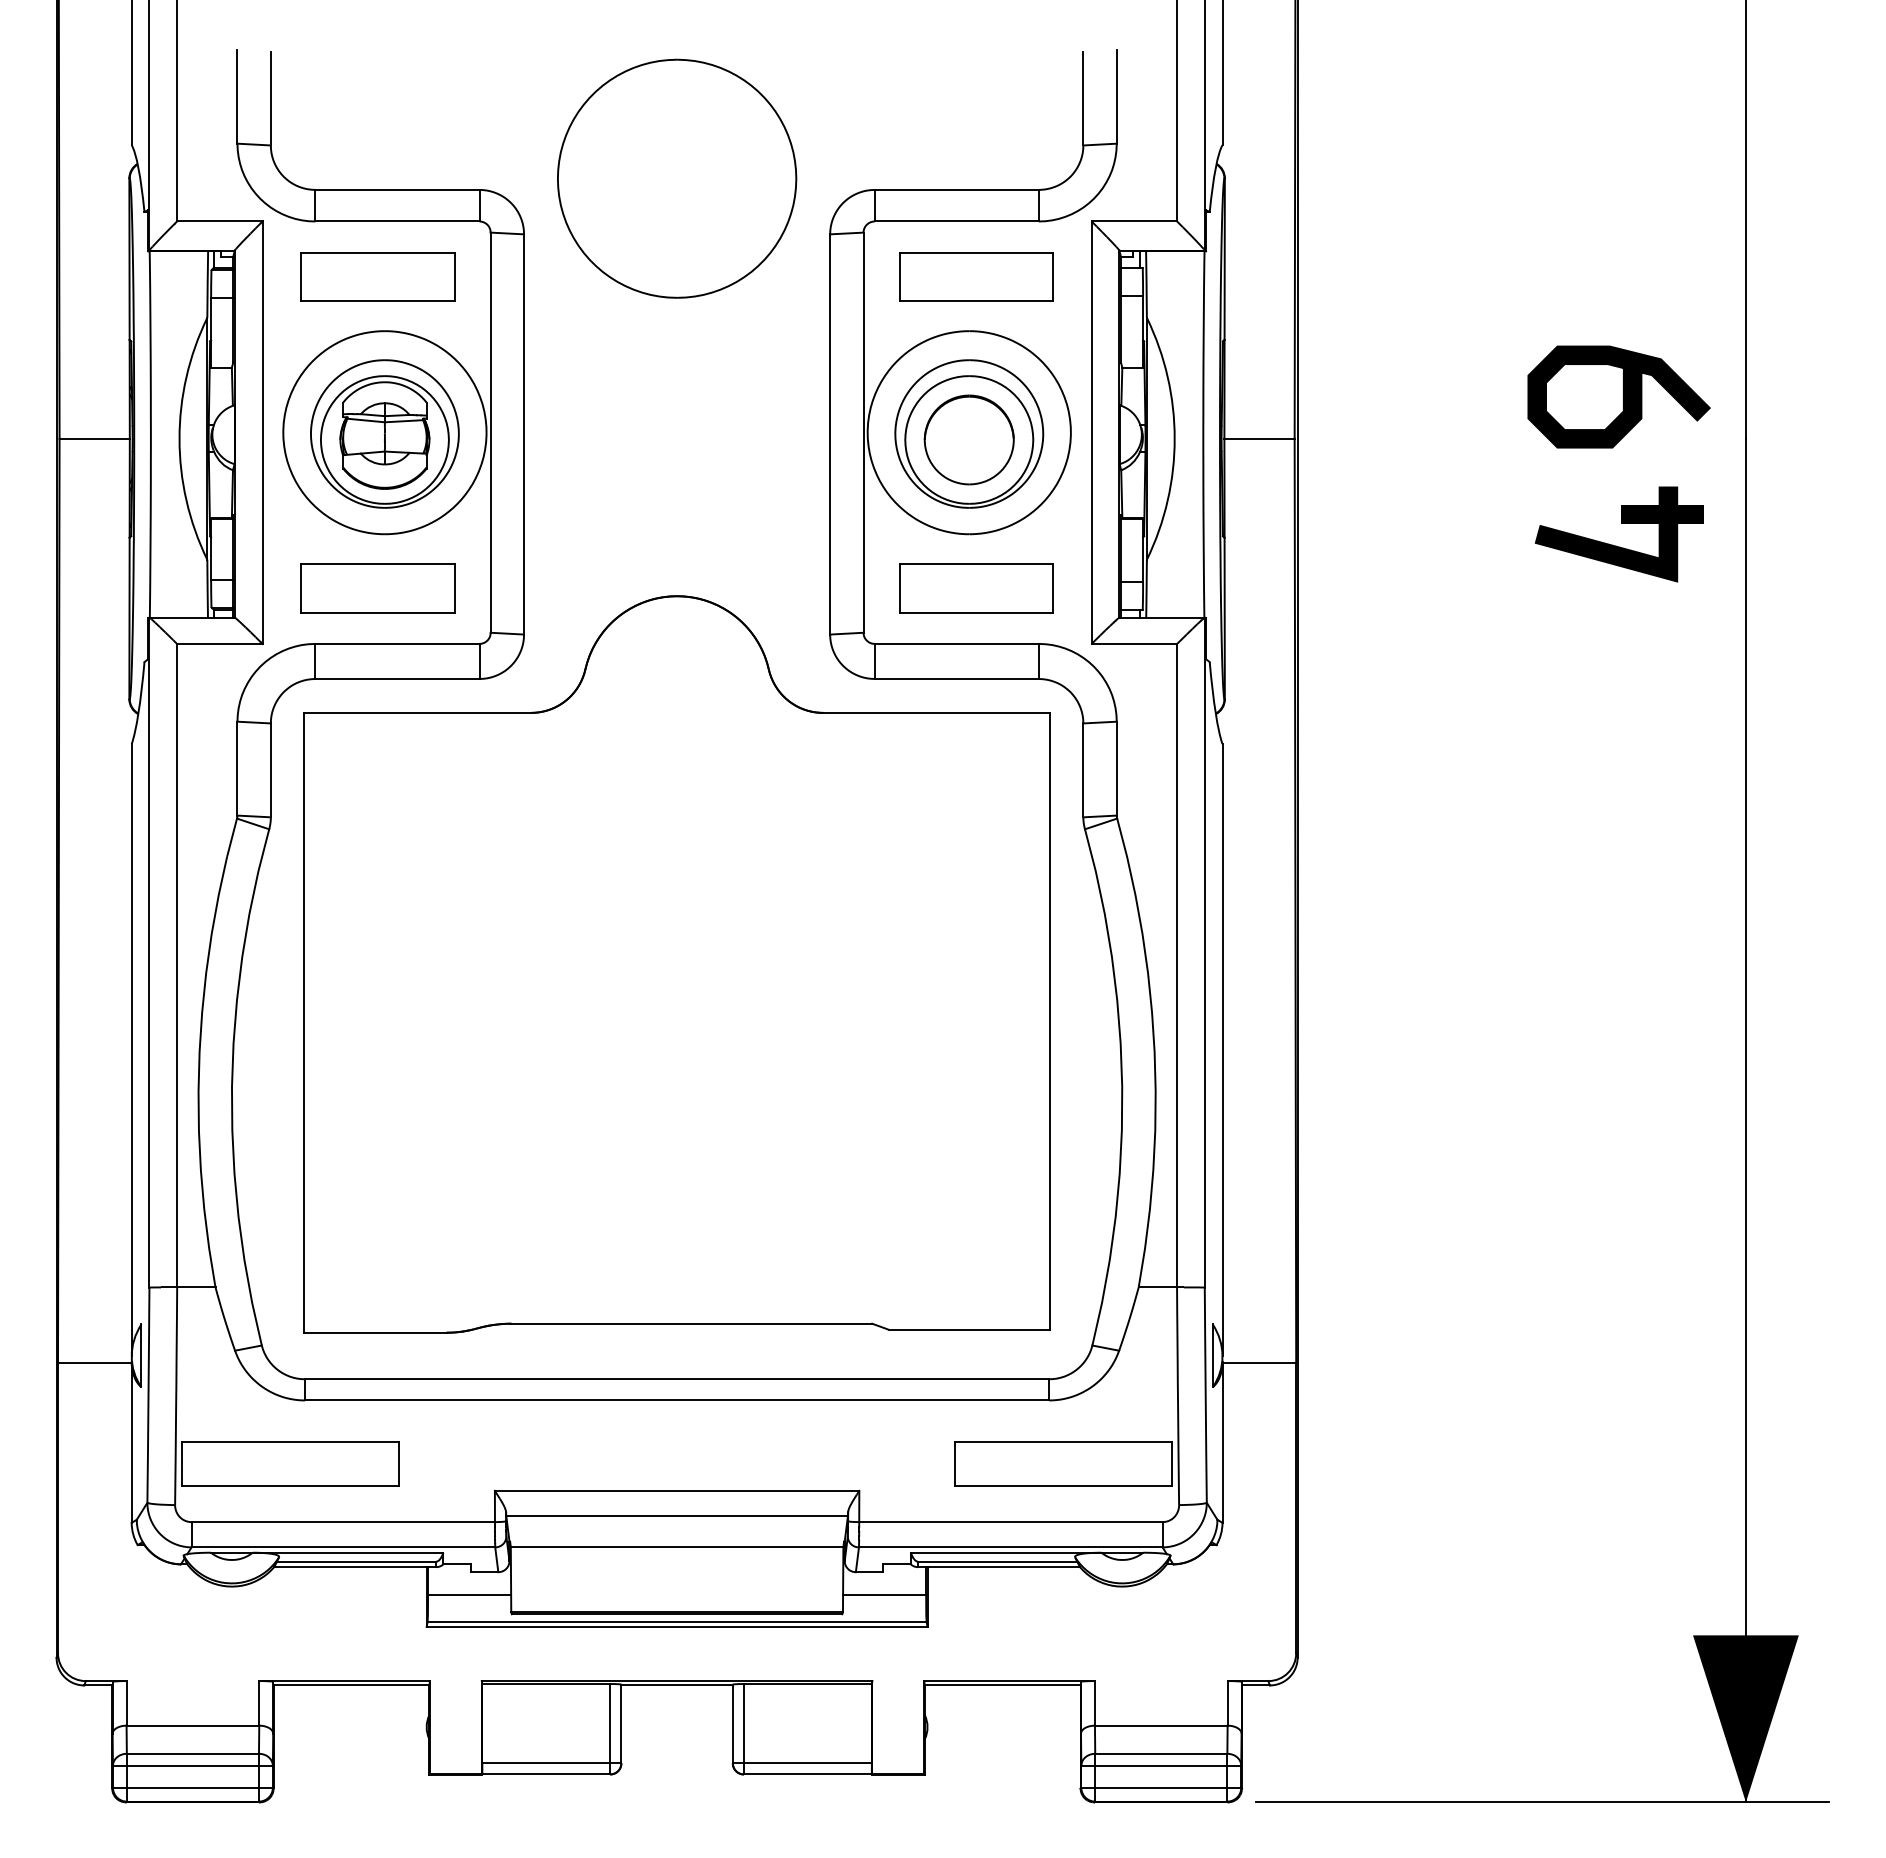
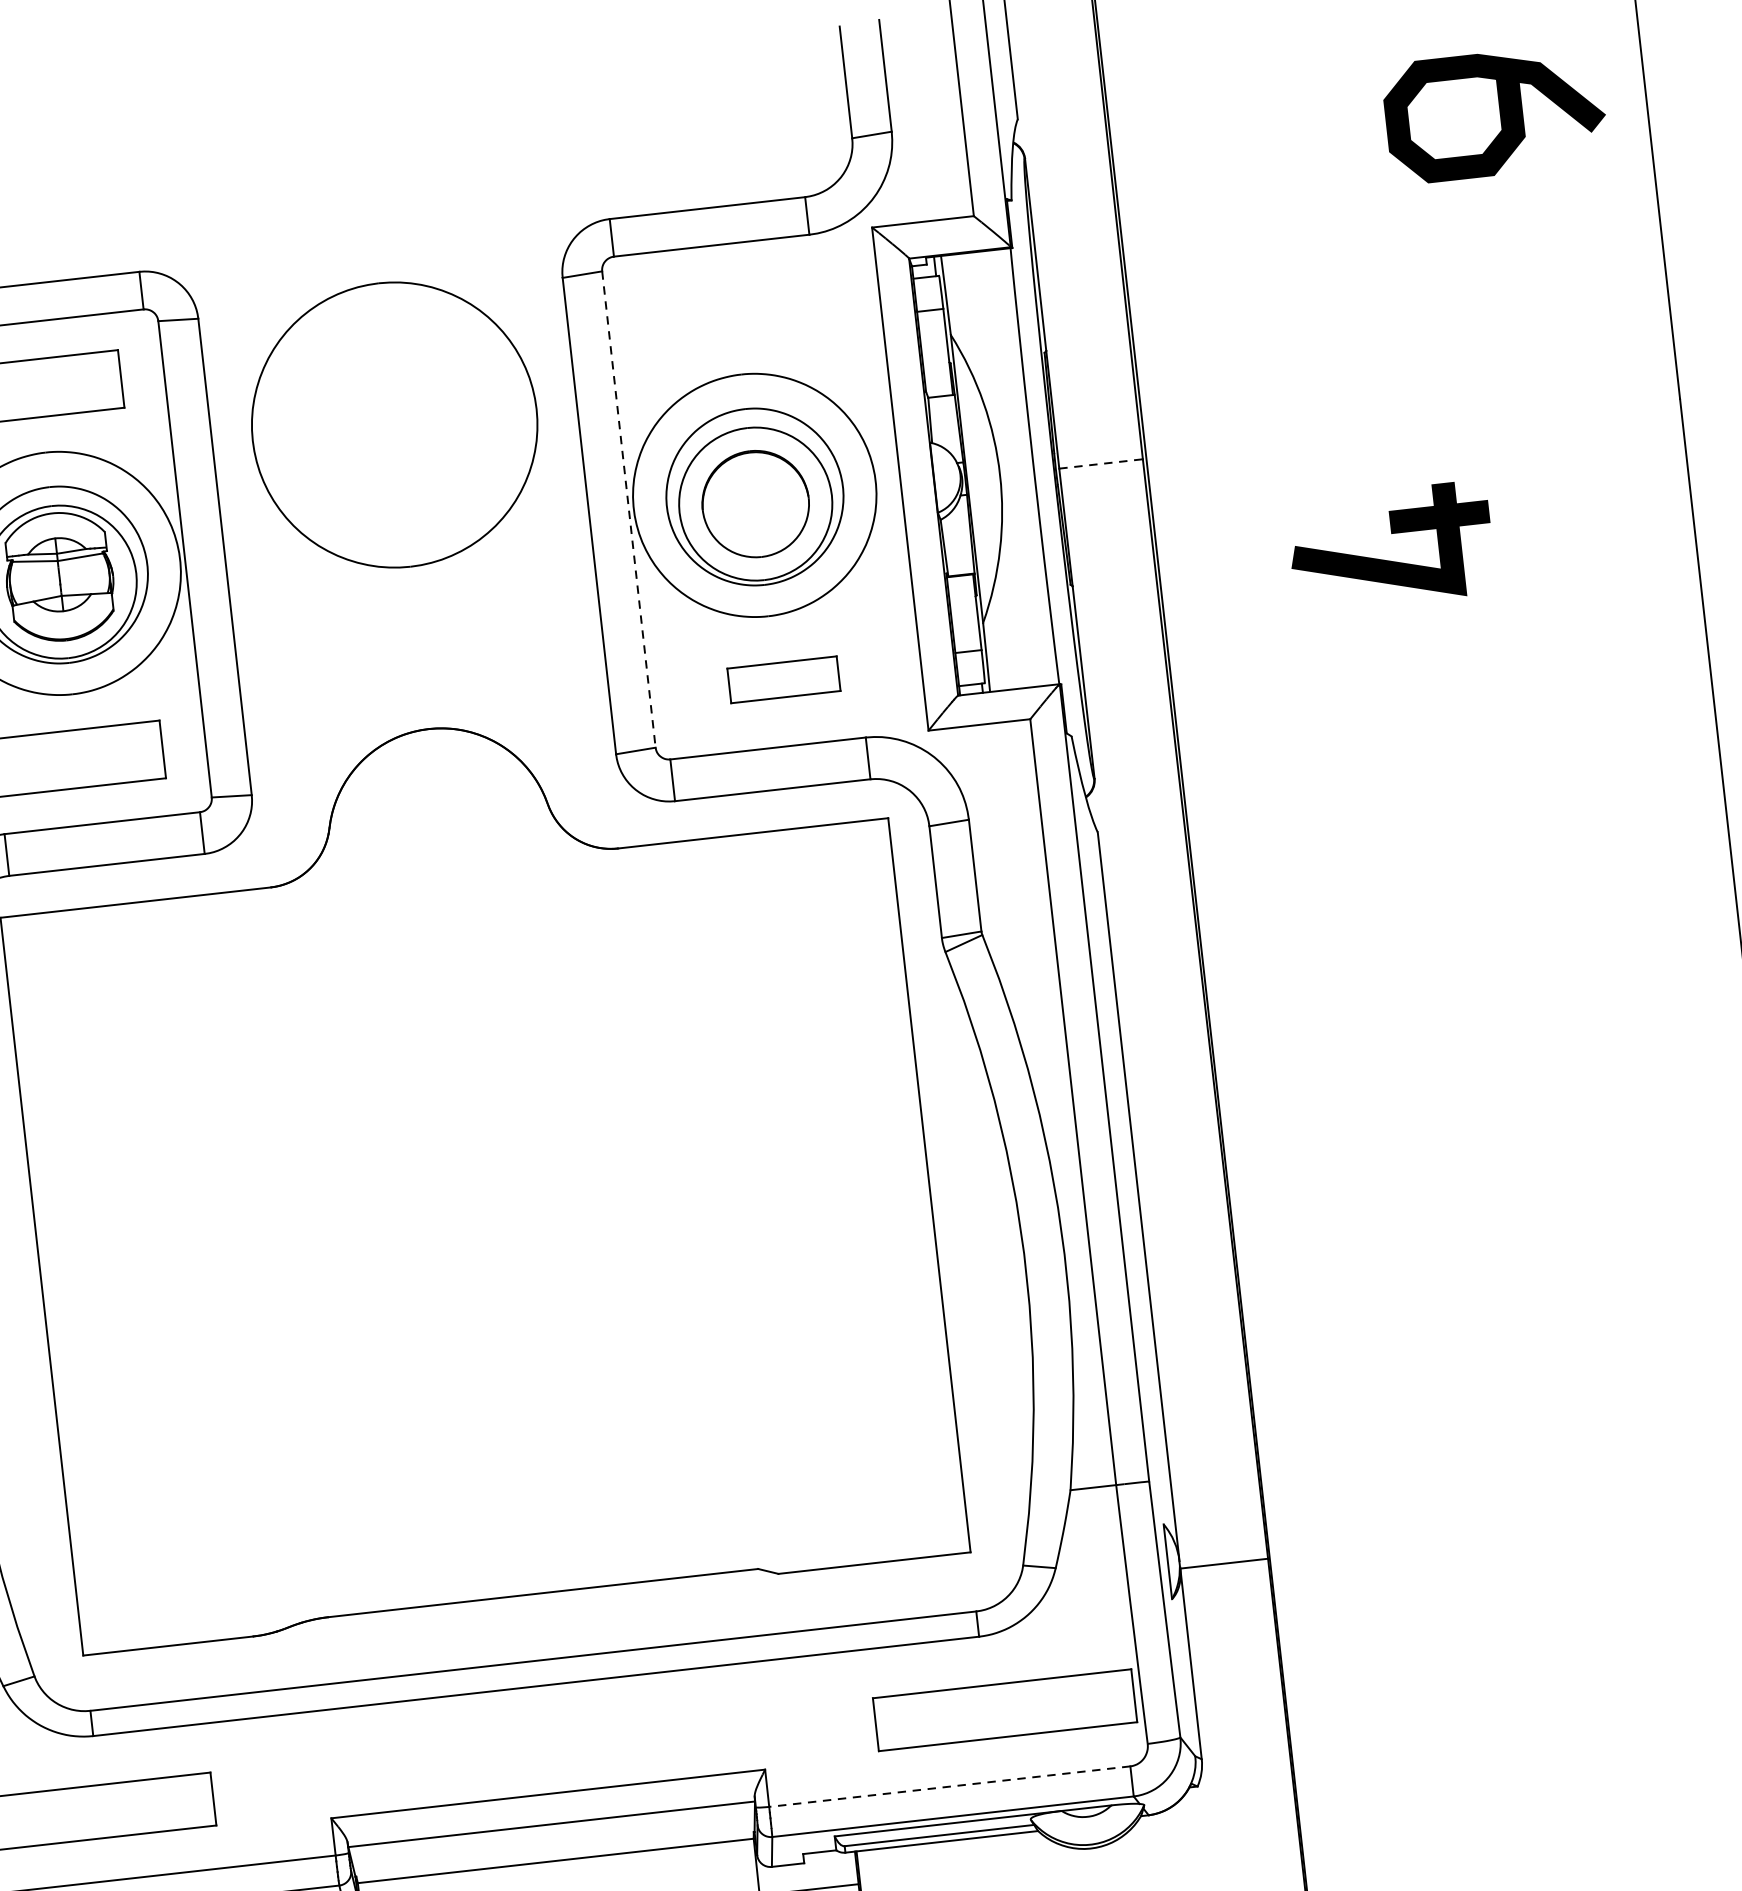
part: (677, 178) -> (395, 424), moved
part: (976, 276) -> (742, 308), removed
curve: (1623, 396) -> (1500, 112), moved
line: (863, 433) -> (628, 510), solid -> dashed
line: (1260, 438) -> (1102, 463), solid -> dashed
part: (1616, 545) -> (1389, 560), moved
part: (976, 588) -> (784, 679), size x0.6
line: (1010, 1522) -> (949, 1787), solid -> dashed

